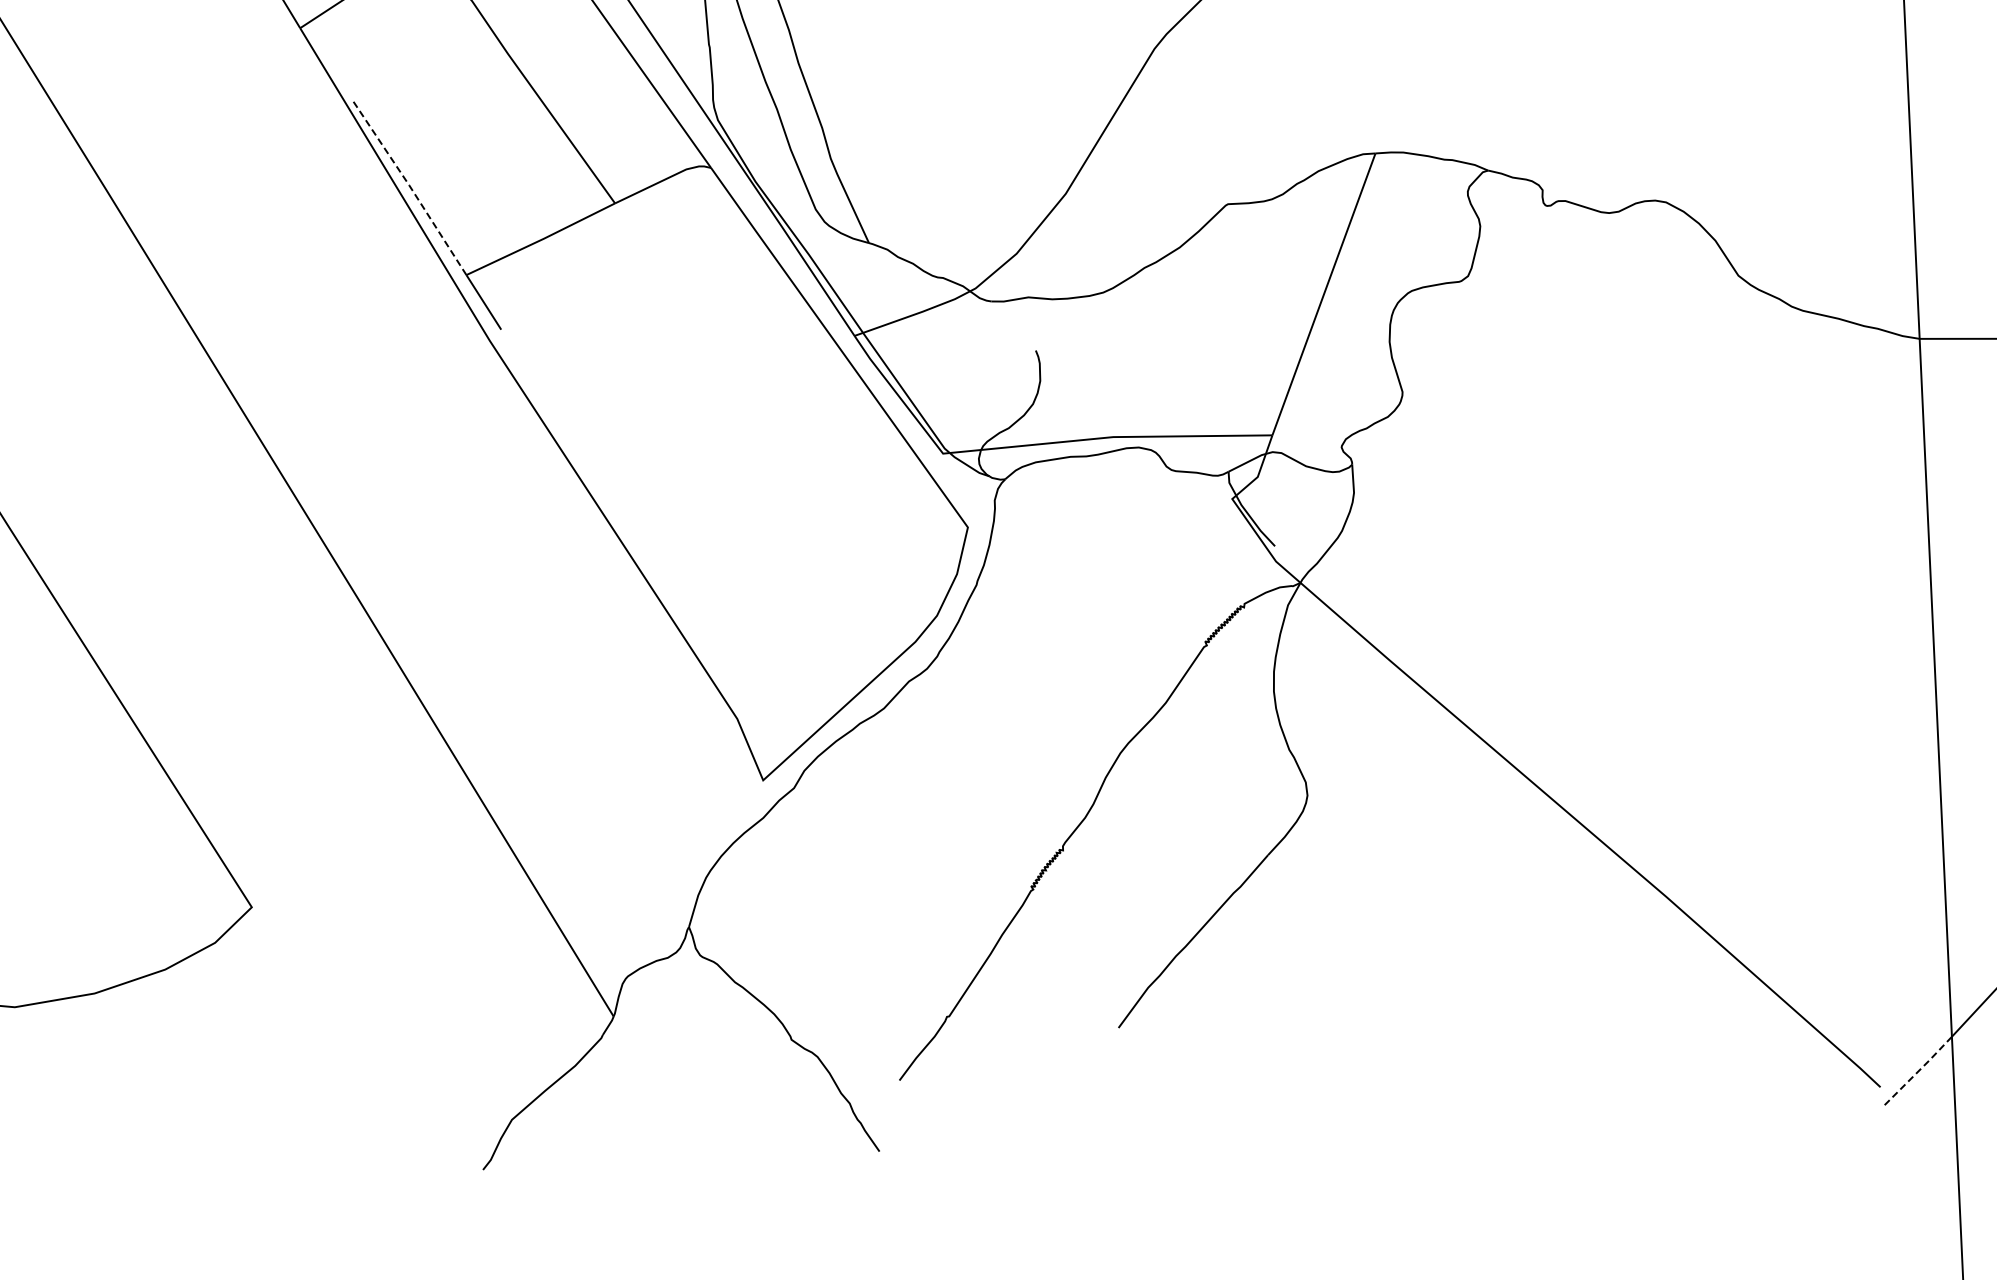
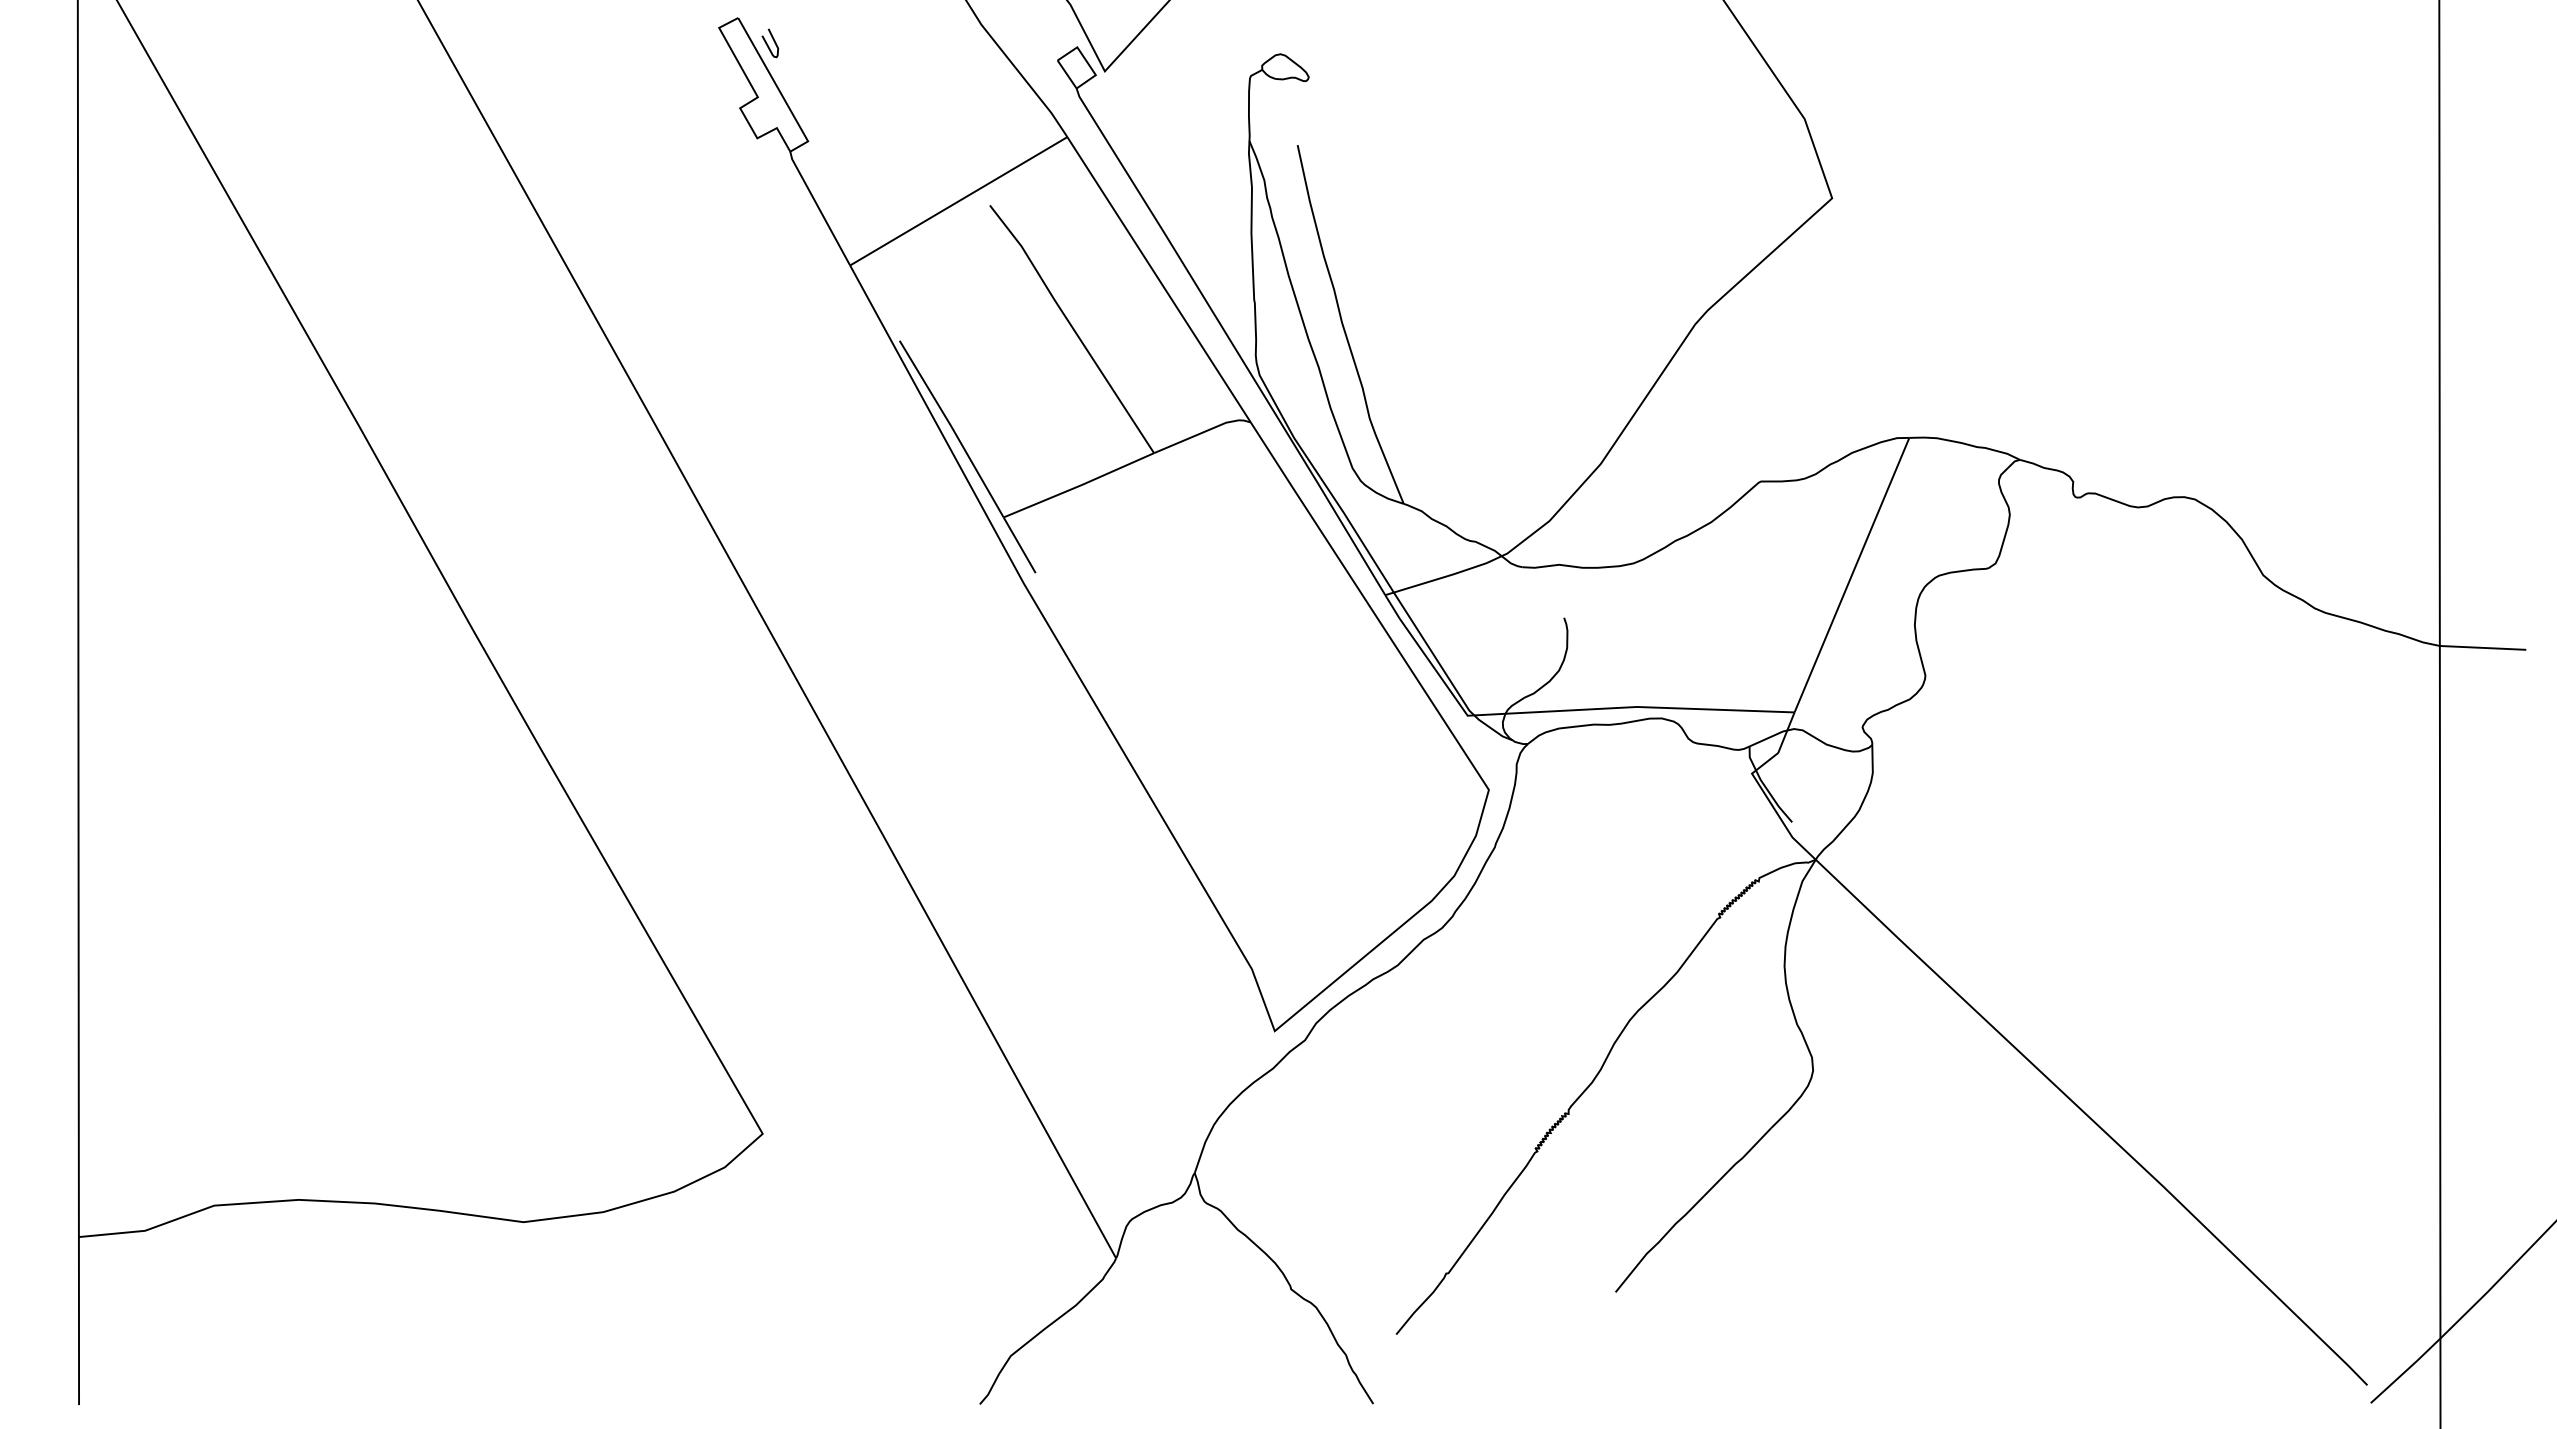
line: (409, 186) -> (951, 427), dashed -> solid
line: (1919, 1070) -> (2406, 1370), dashed -> solid

